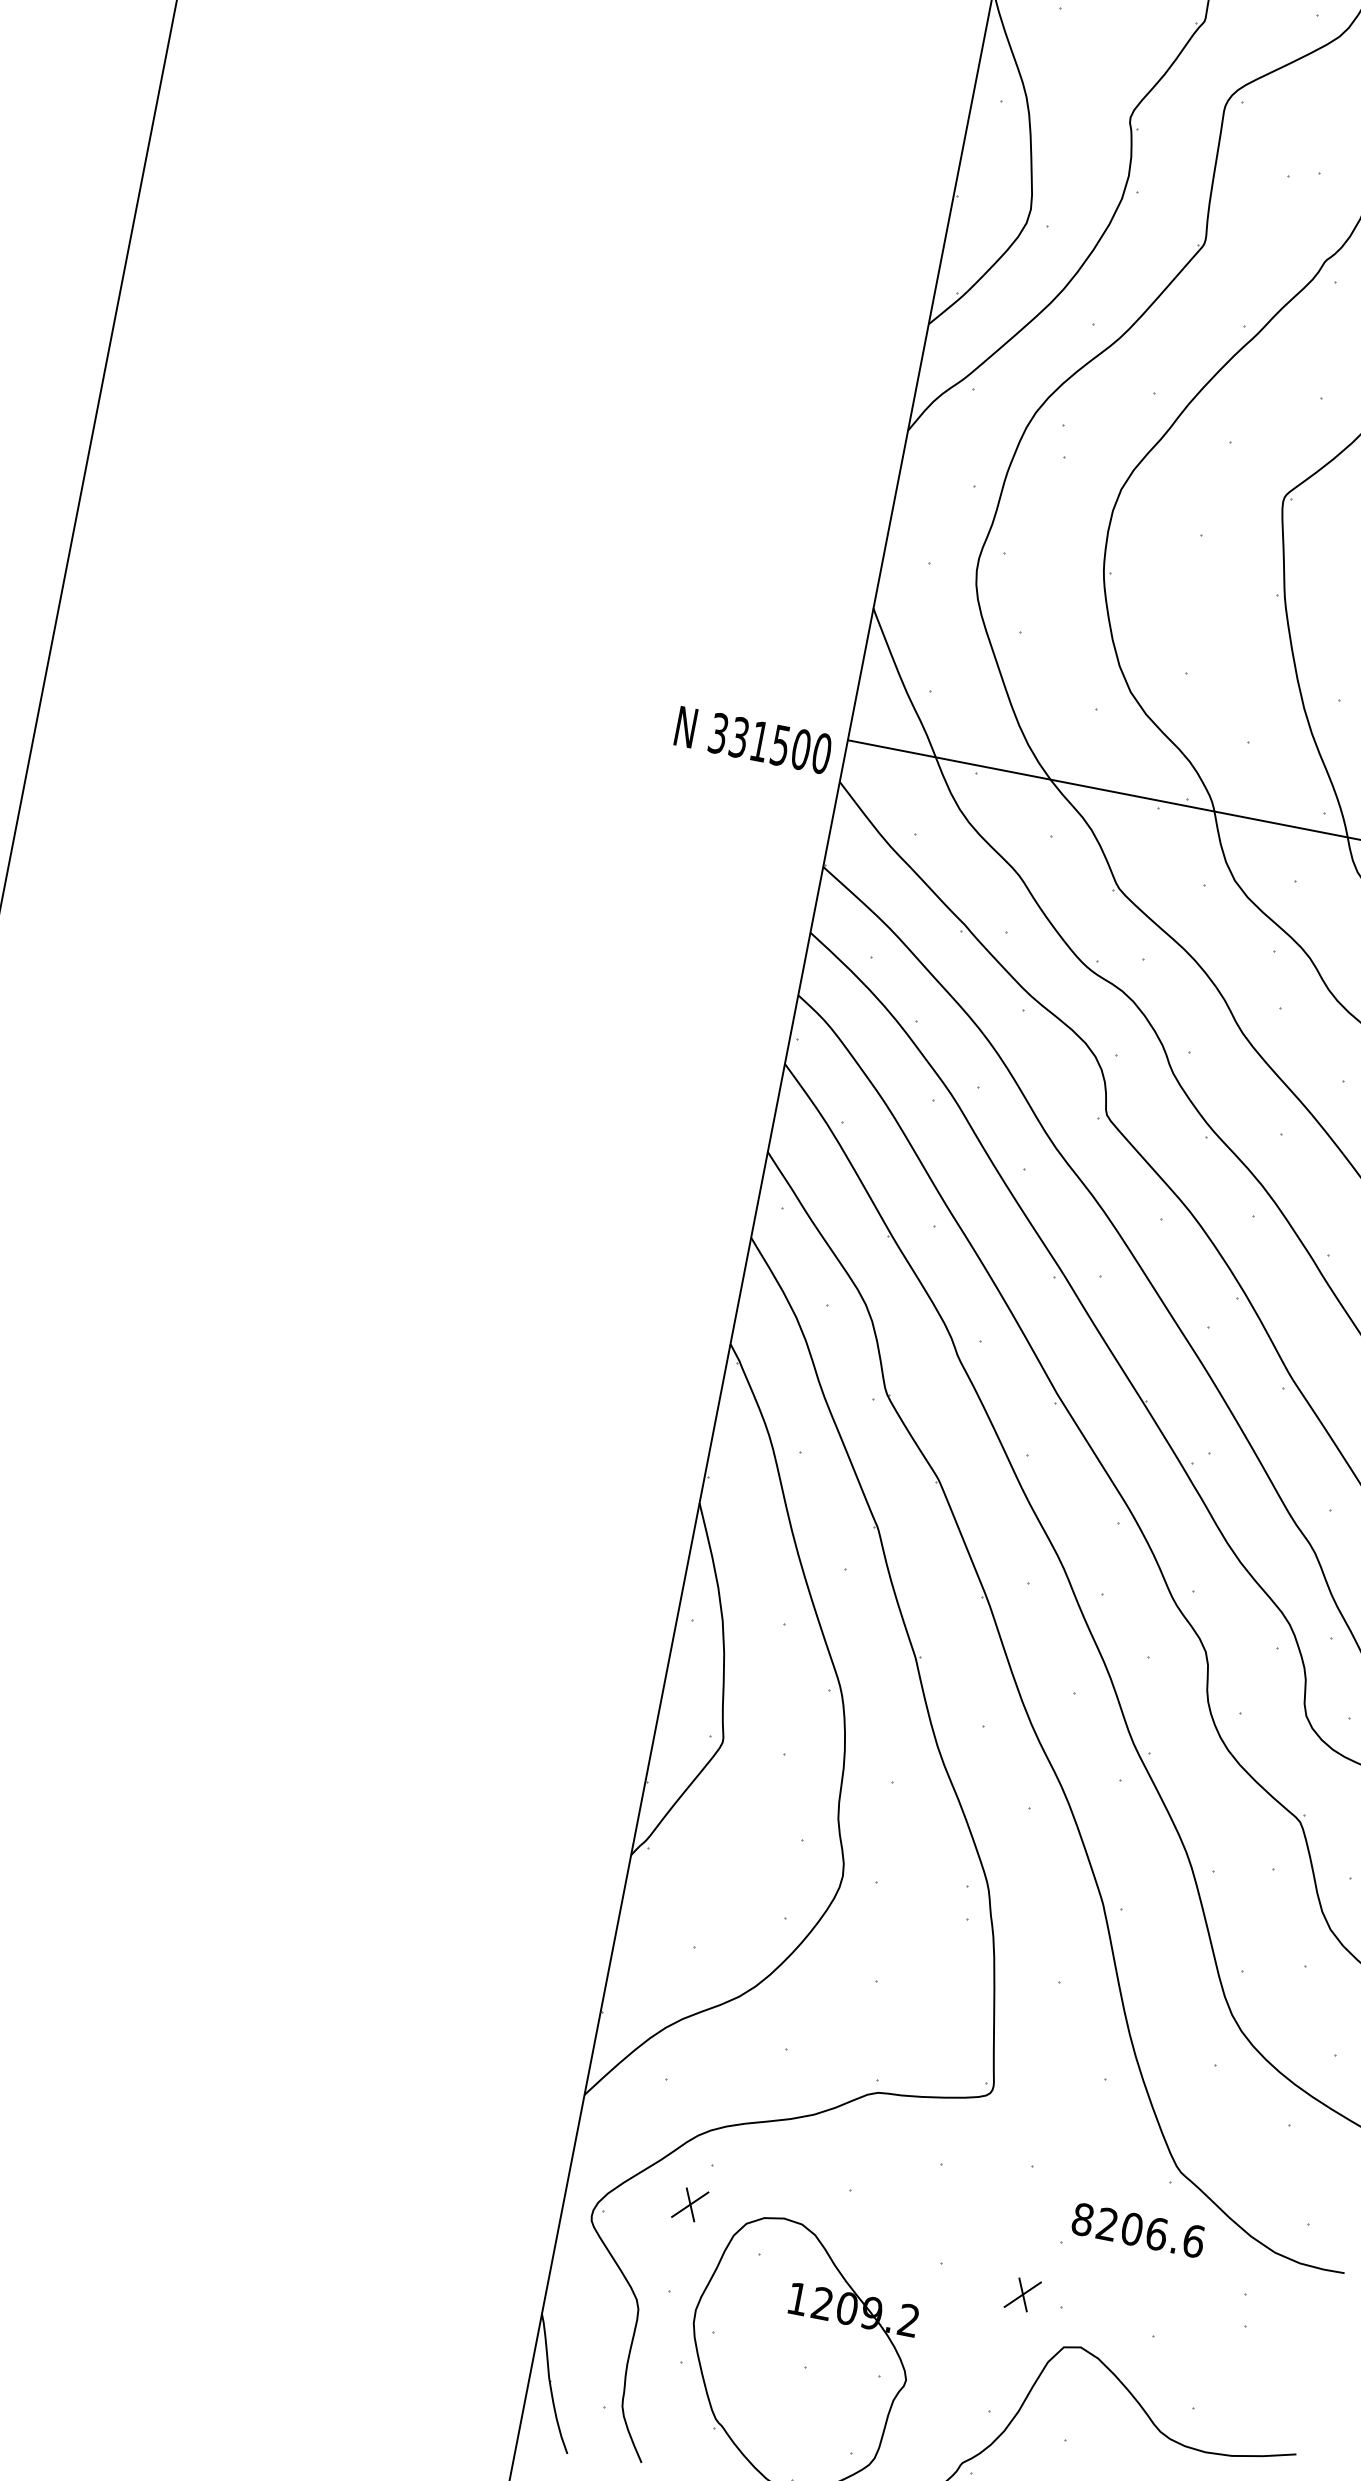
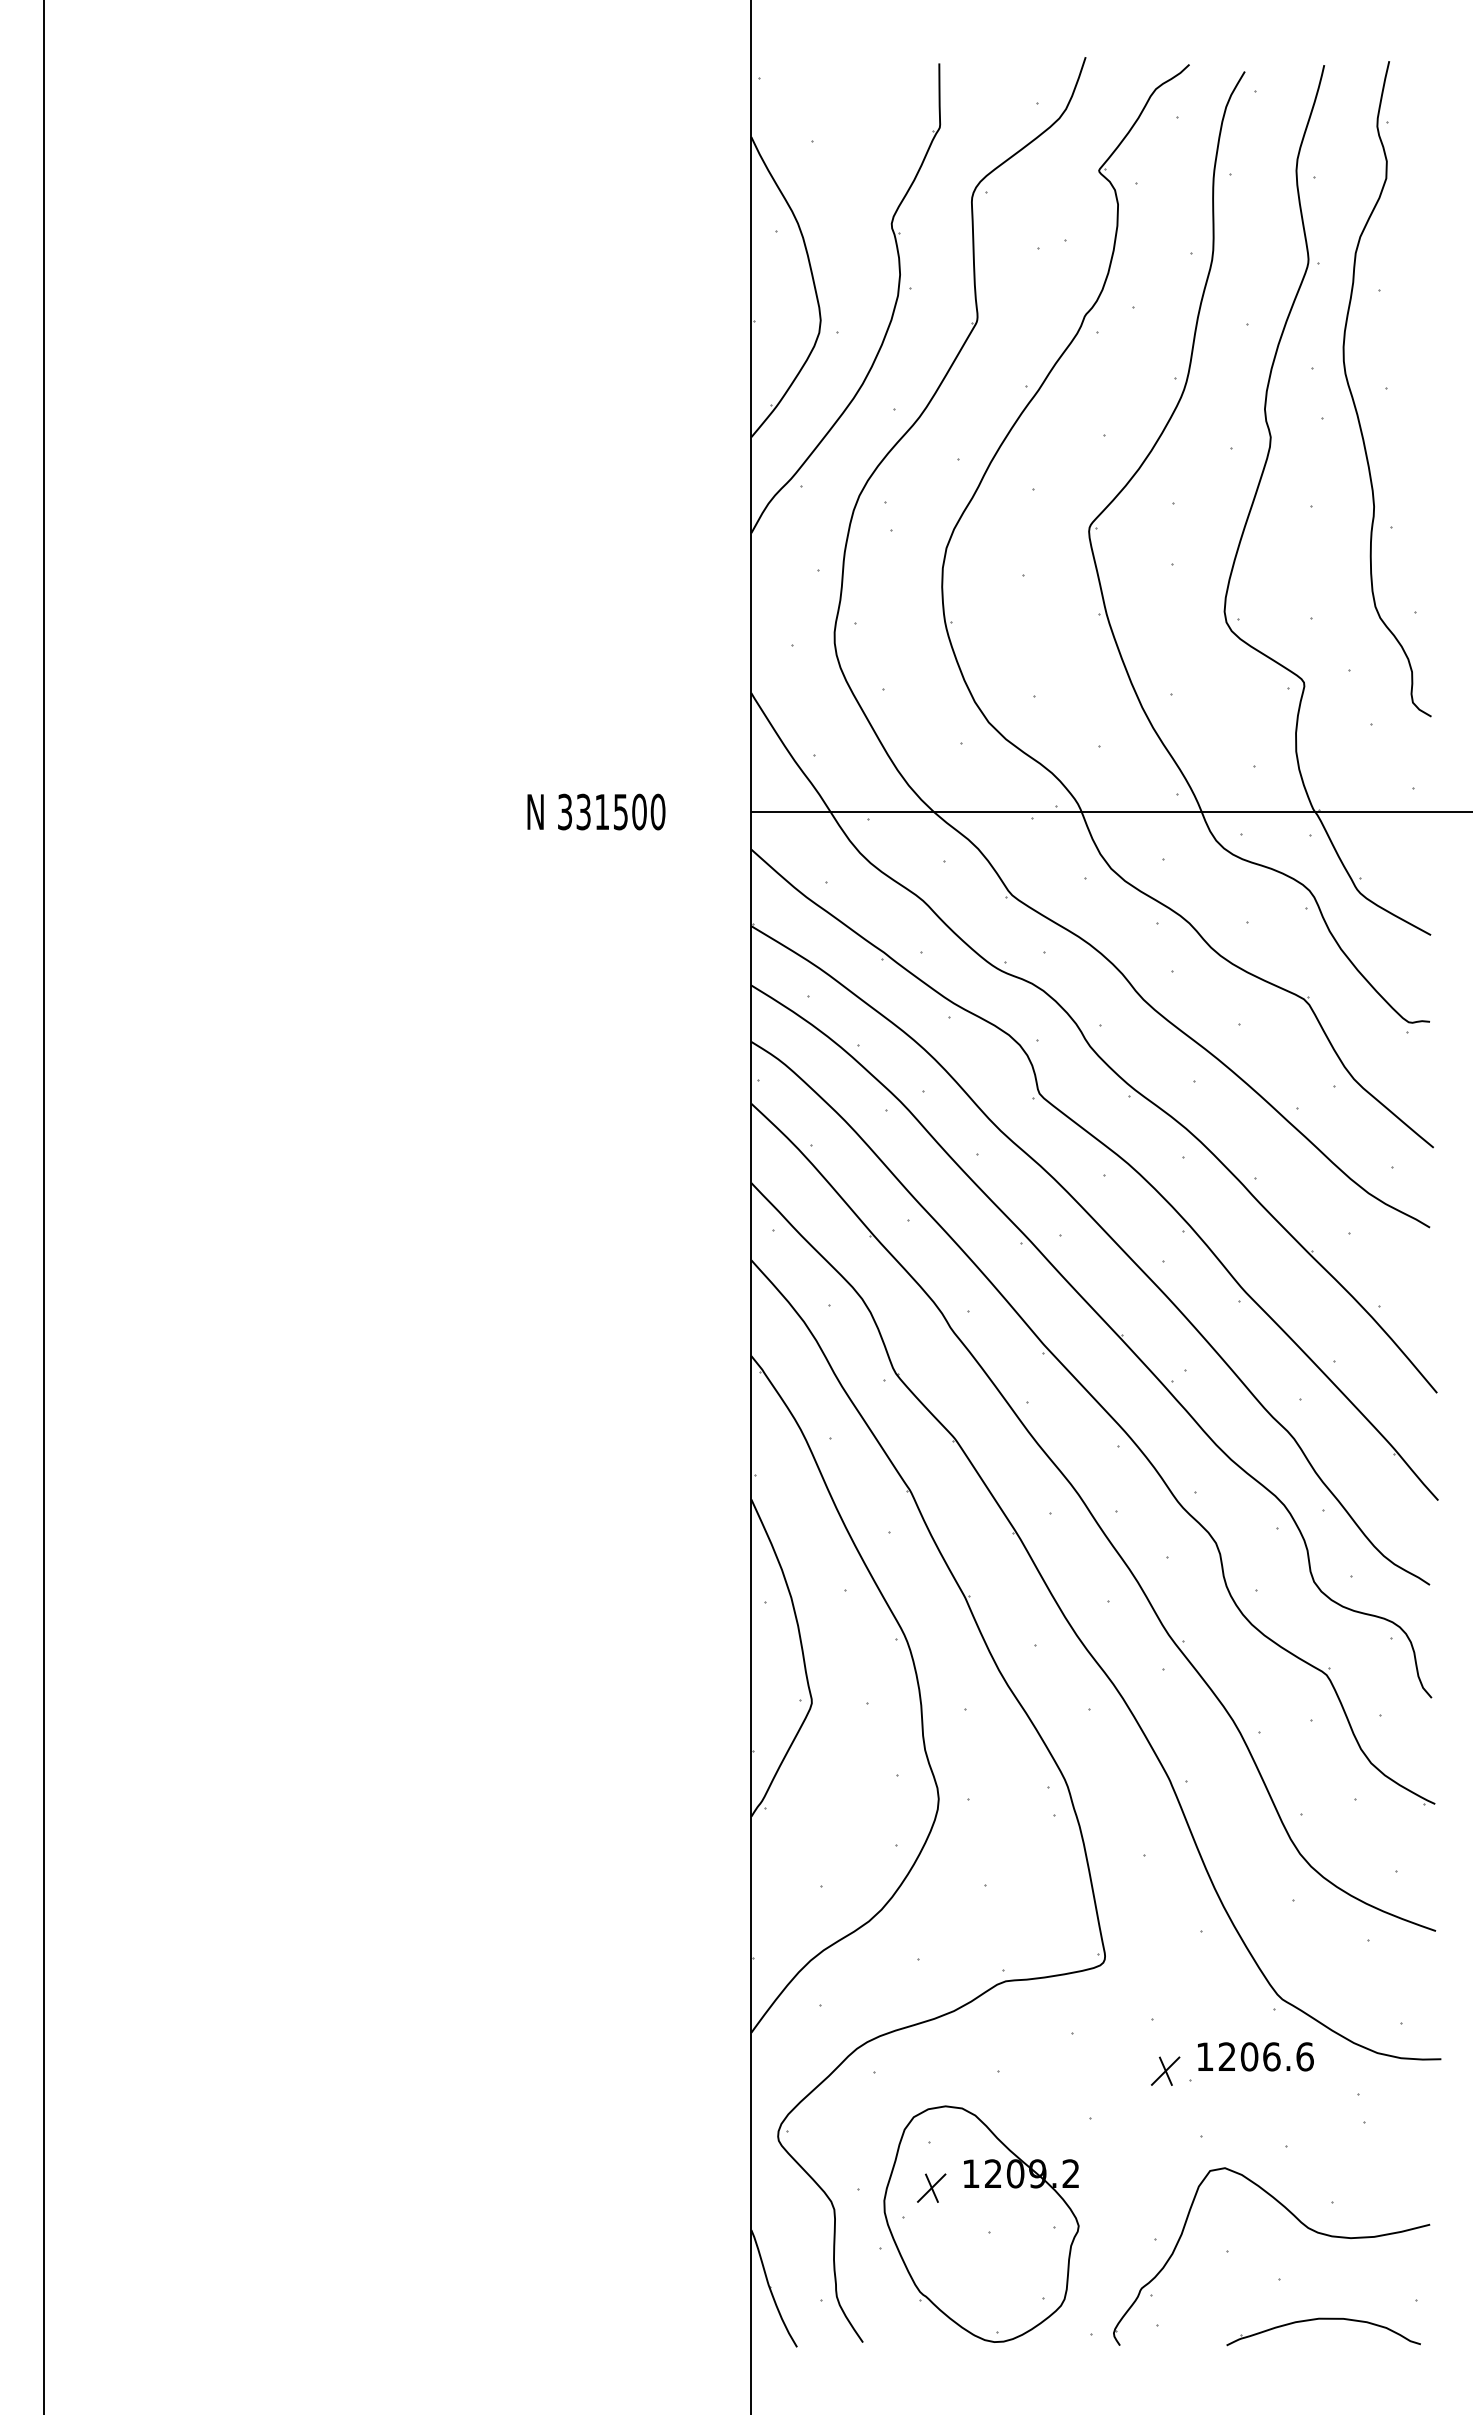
text: (753, 739) -> (596, 811), moved
part: (690, 2203) -> (931, 2187), moved
text: (1082, 2219) -> (1204, 2056), 8206.6 -> 1206.6
part: (1022, 2293) -> (1165, 2070), moved

